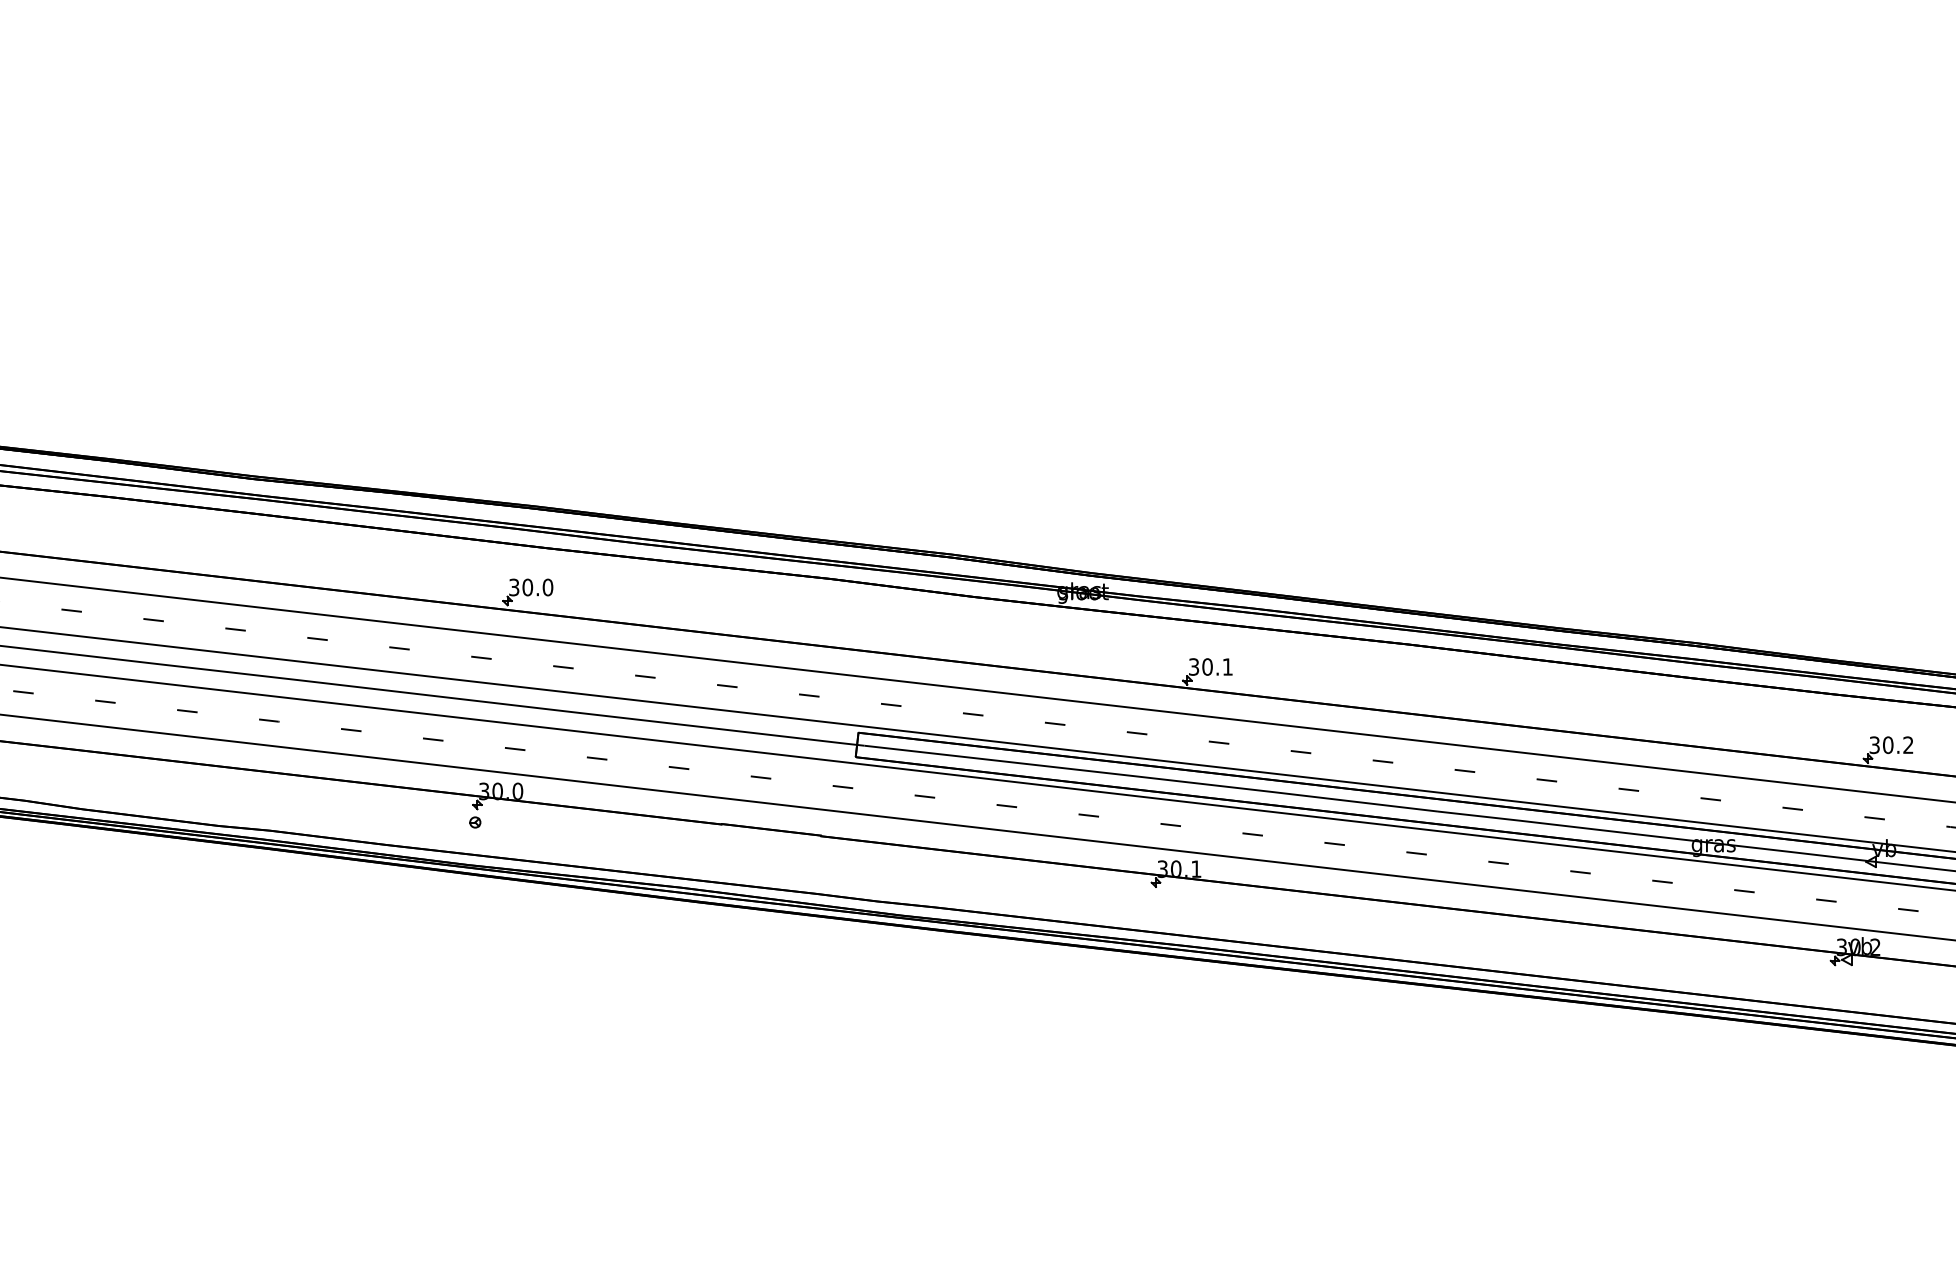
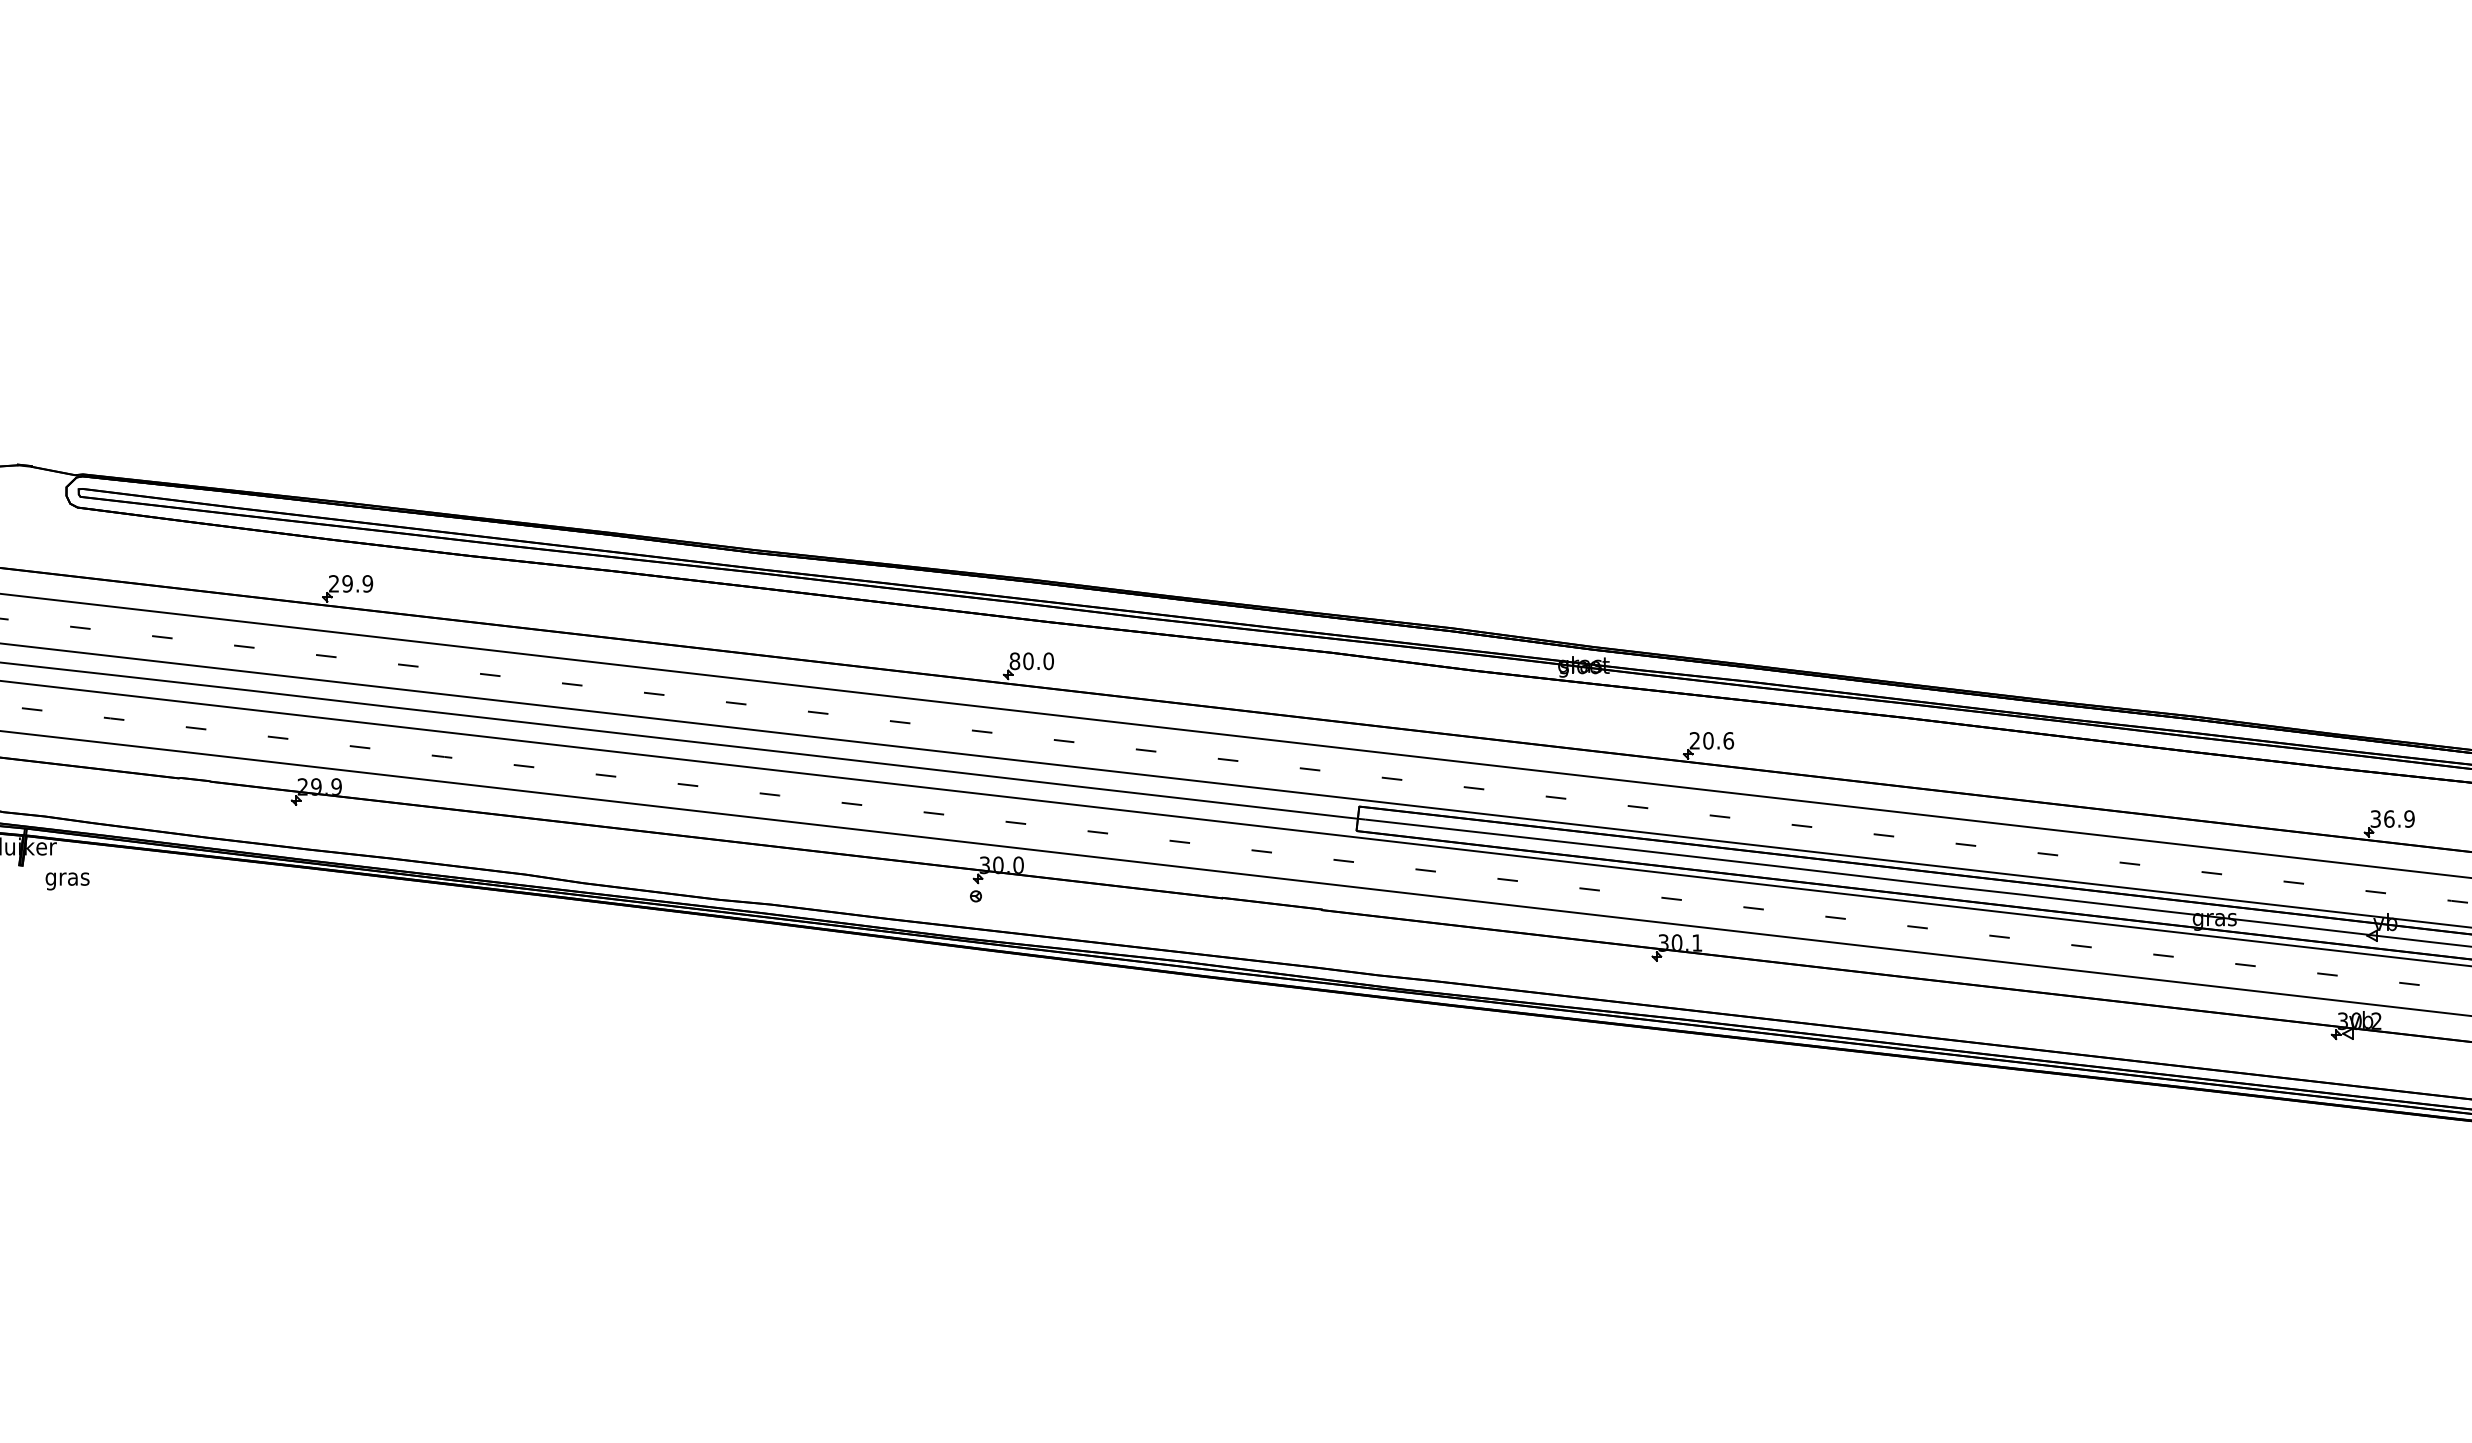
text: (513, 587) -> (1014, 661), 30.0 -> 80.0
text: (1211, 666) -> (1712, 740), 30.1 -> 20.6
text: (1898, 744) -> (2399, 818), 30.2 -> 36.9

